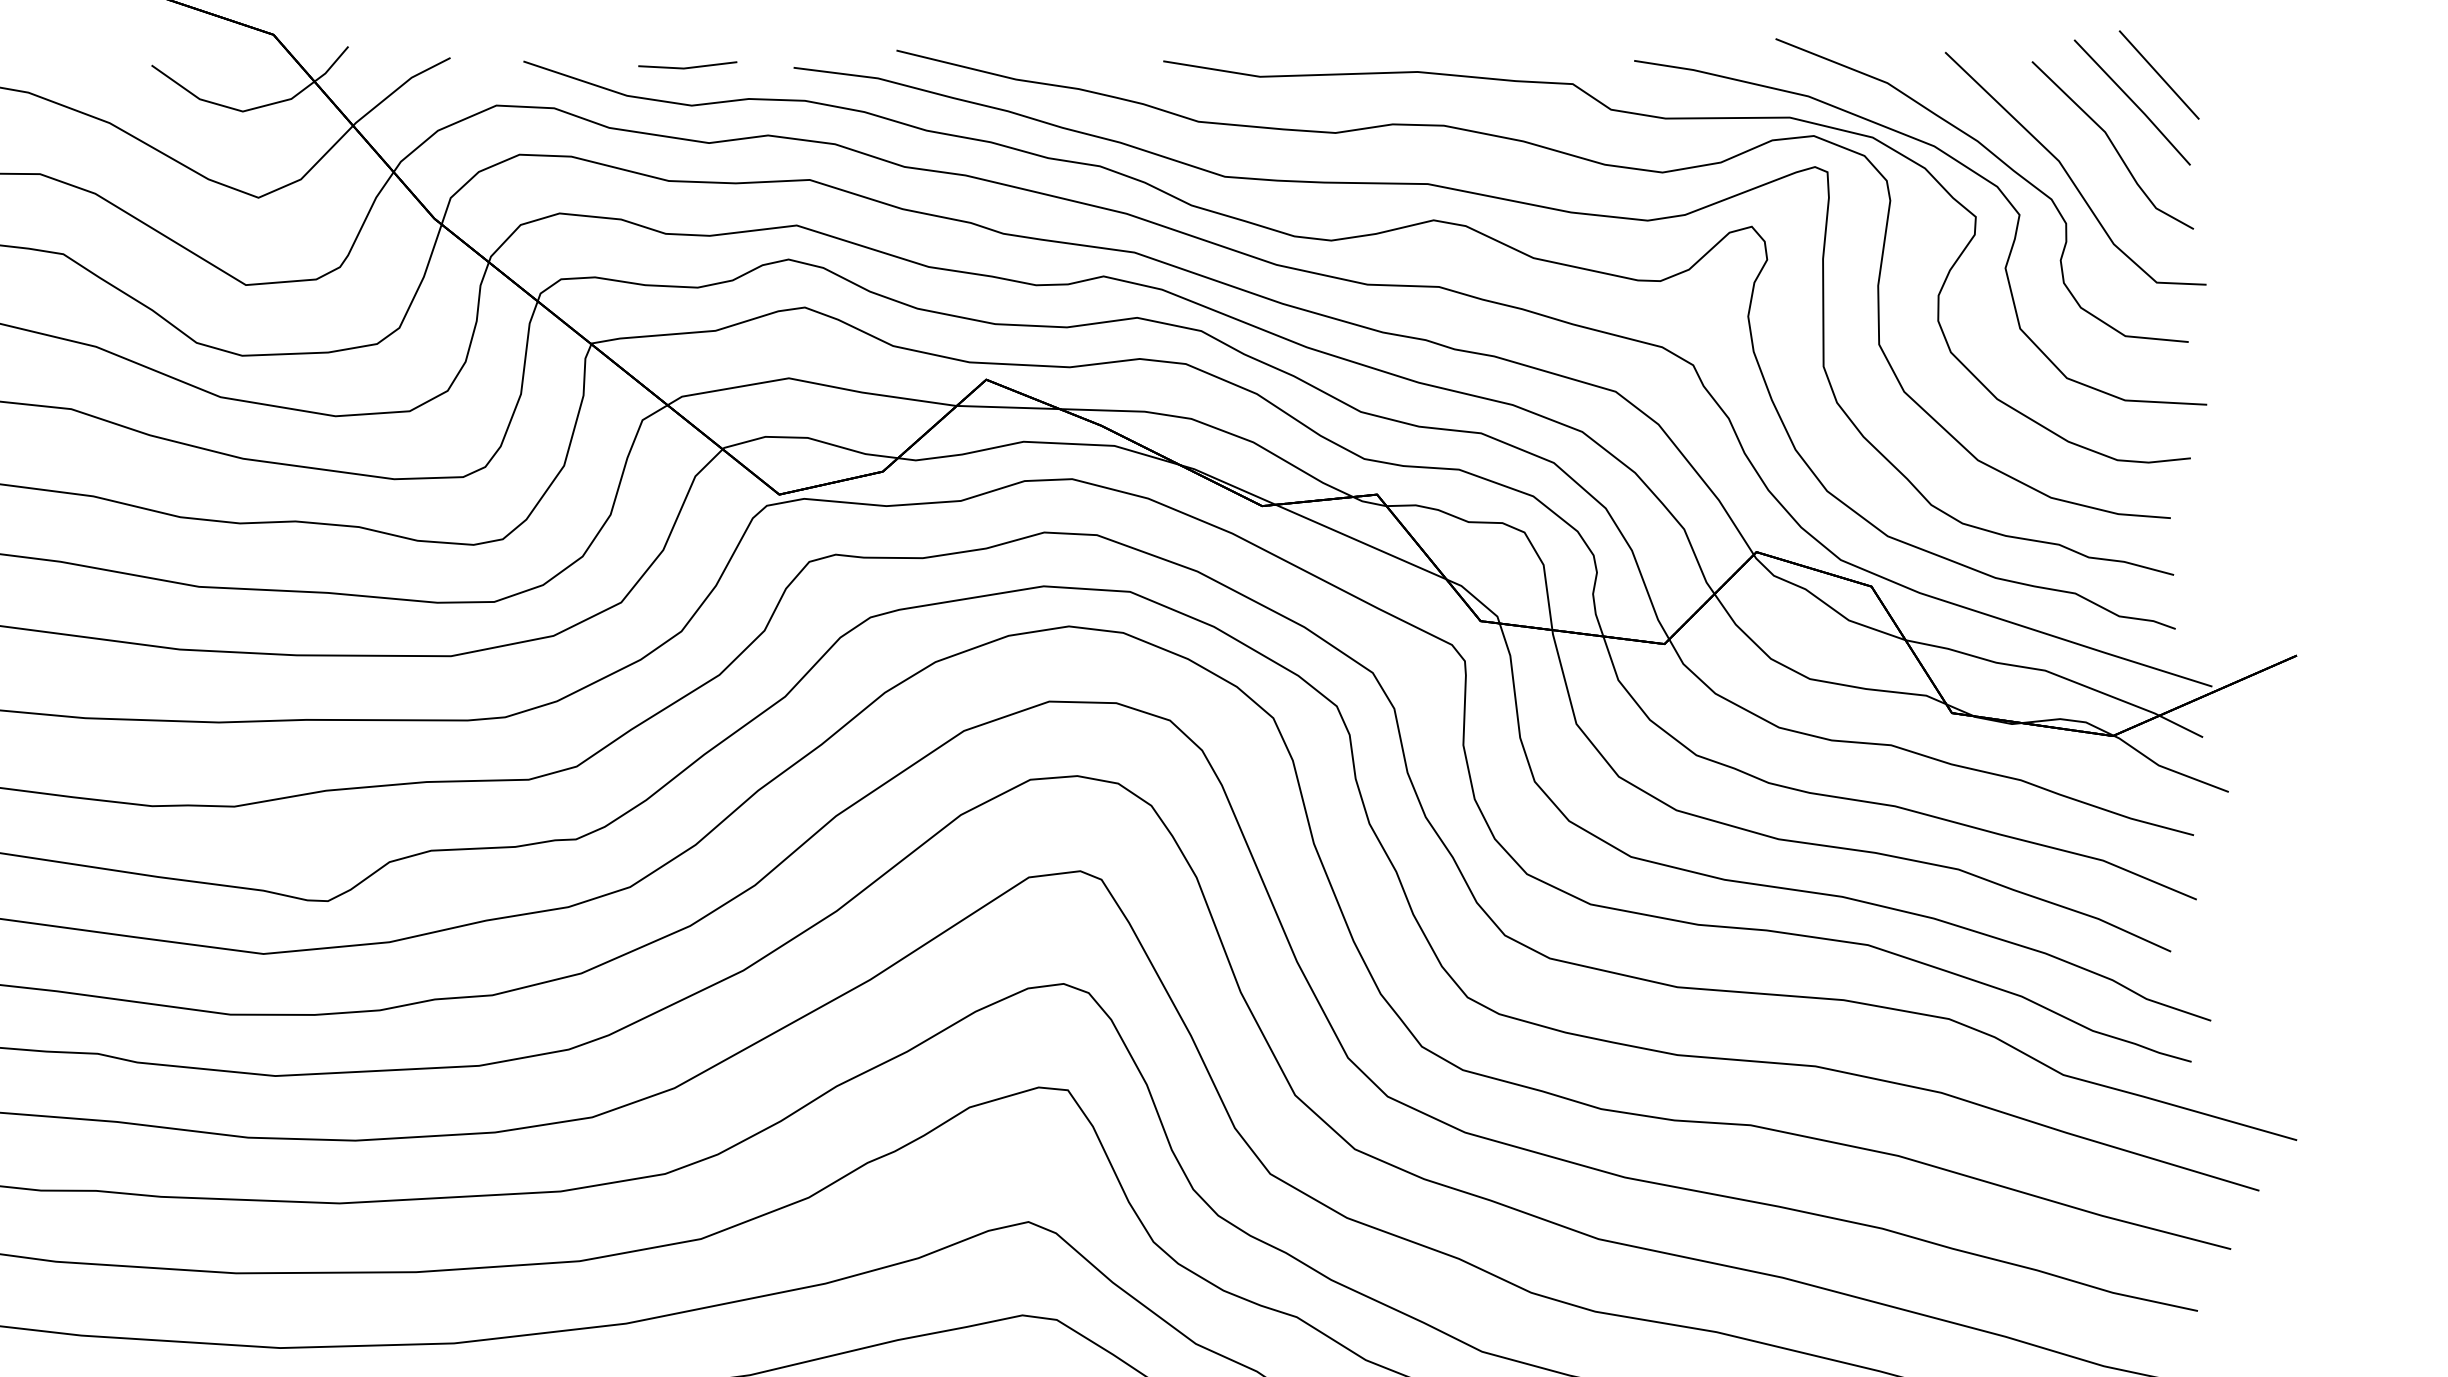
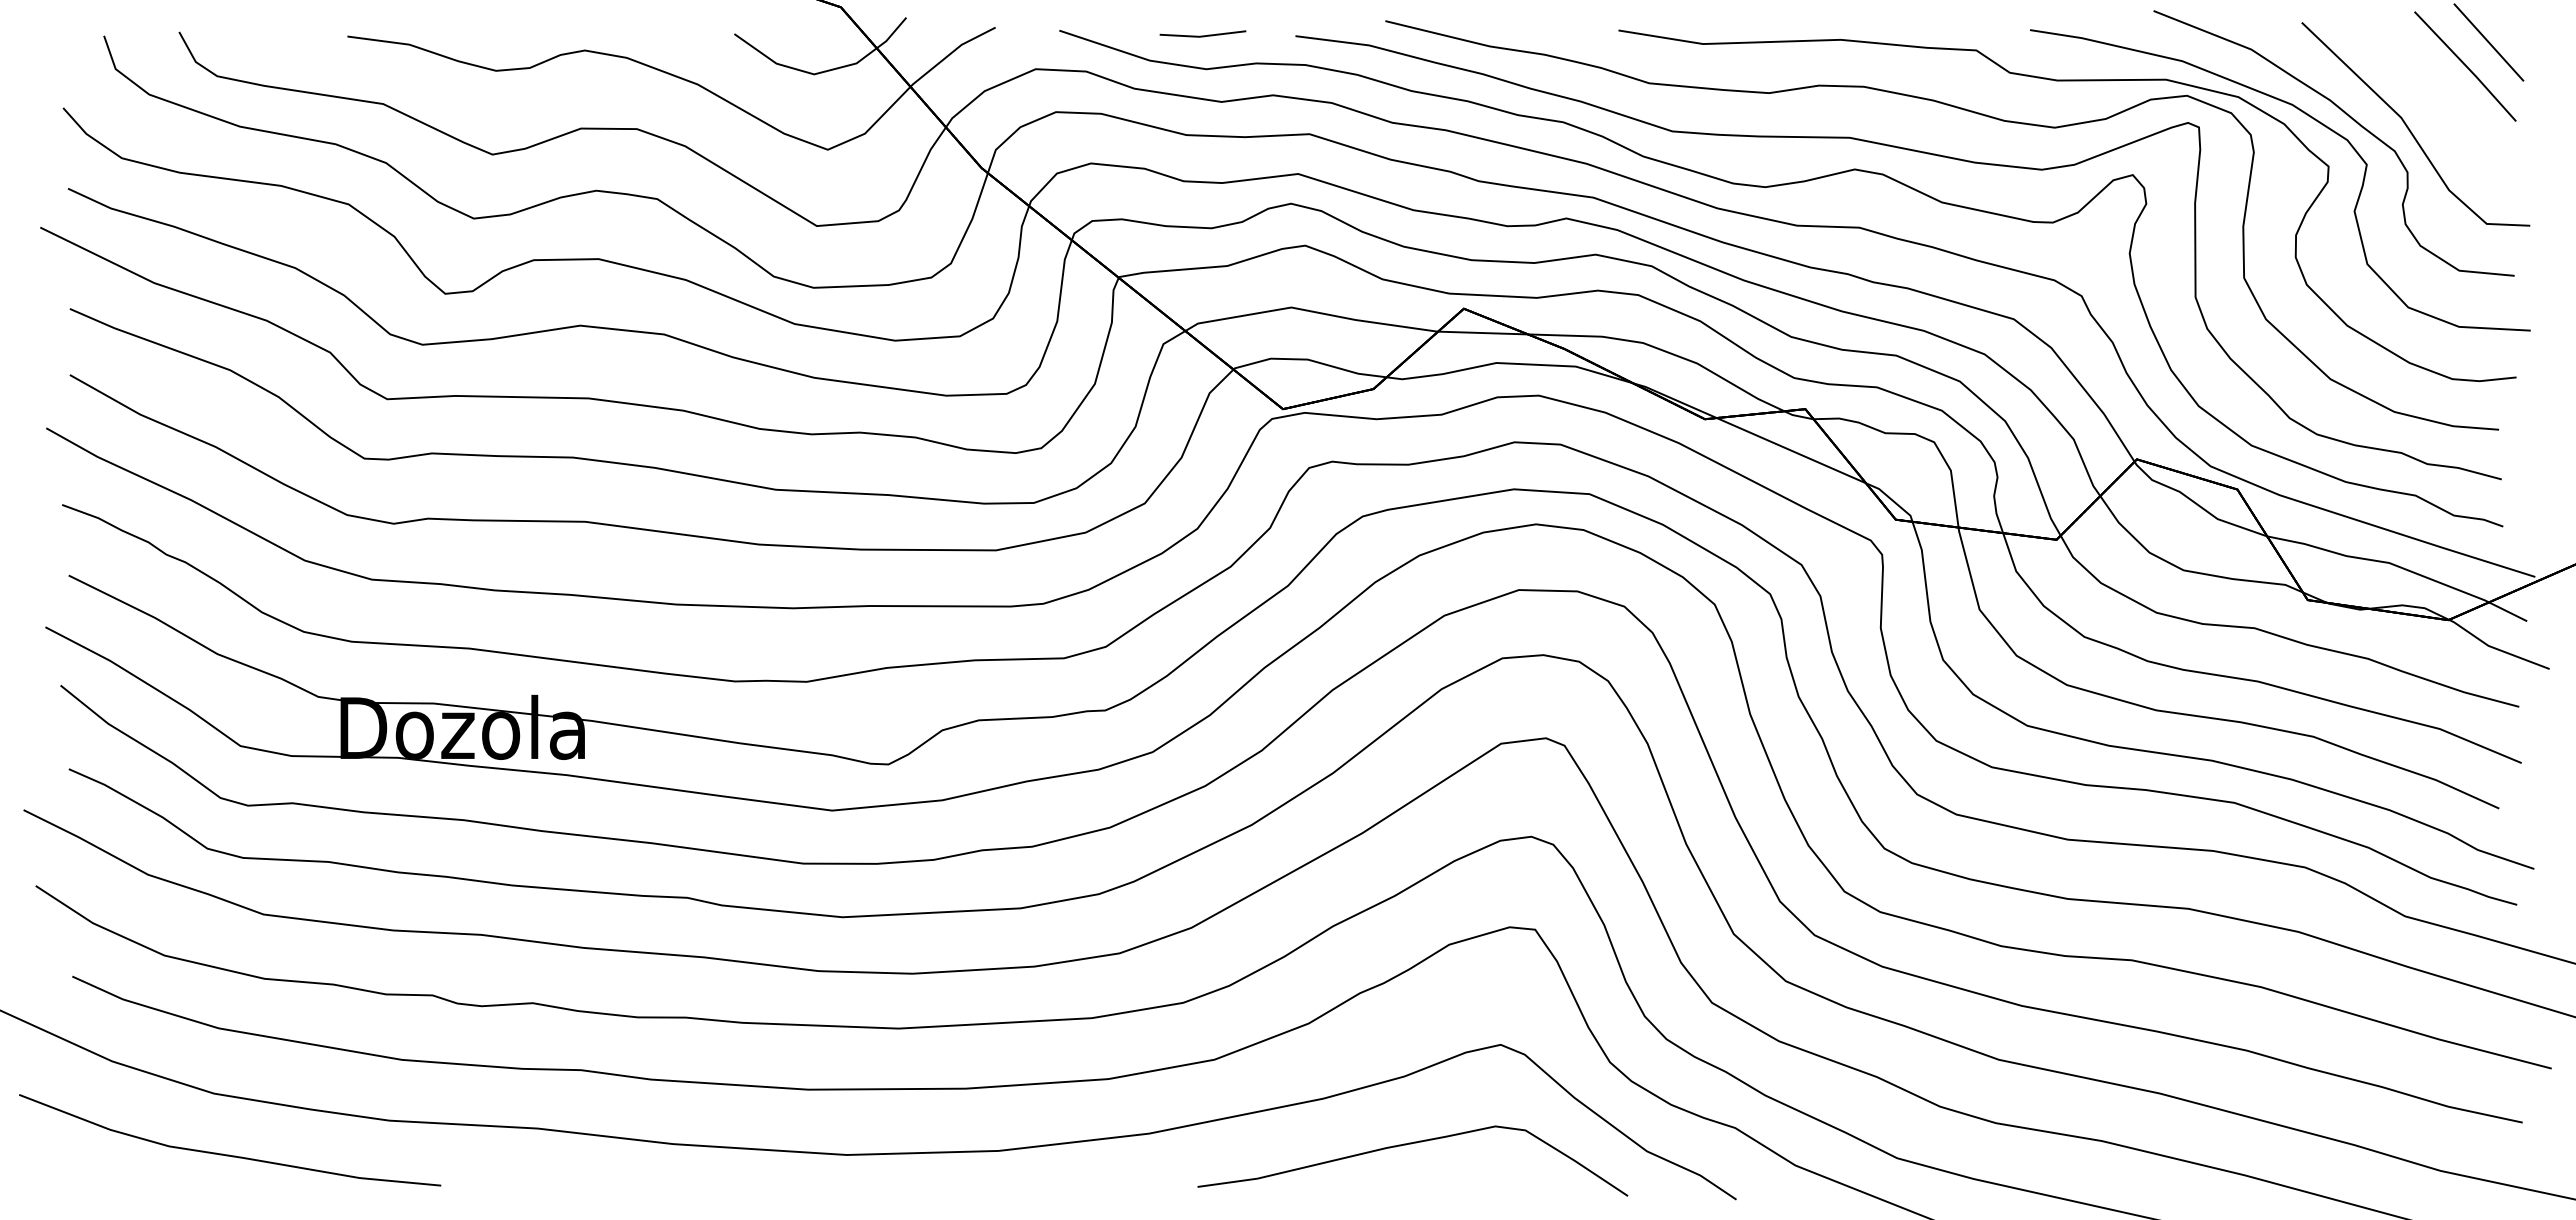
line: (2113, 144) -> (2448, 103), removed

